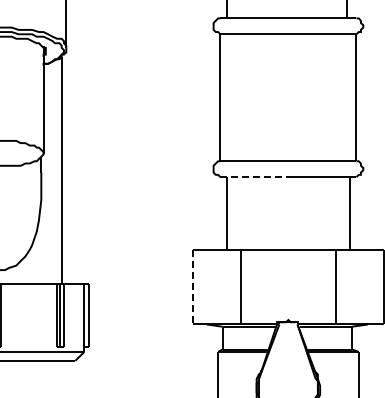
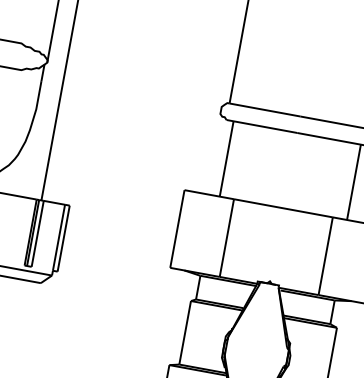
line: (254, 177) -> (261, 126), dashed -> solid
line: (193, 287) -> (177, 229), dashed -> solid

